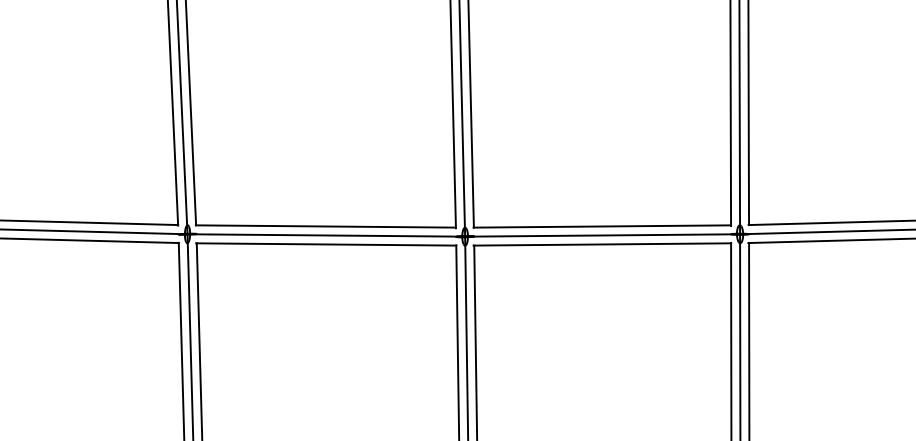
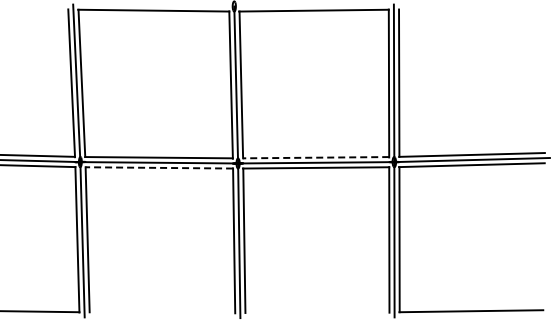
line: (601, 226) -> (315, 157), solid -> dashed
line: (326, 243) -> (159, 167), solid -> dashed

